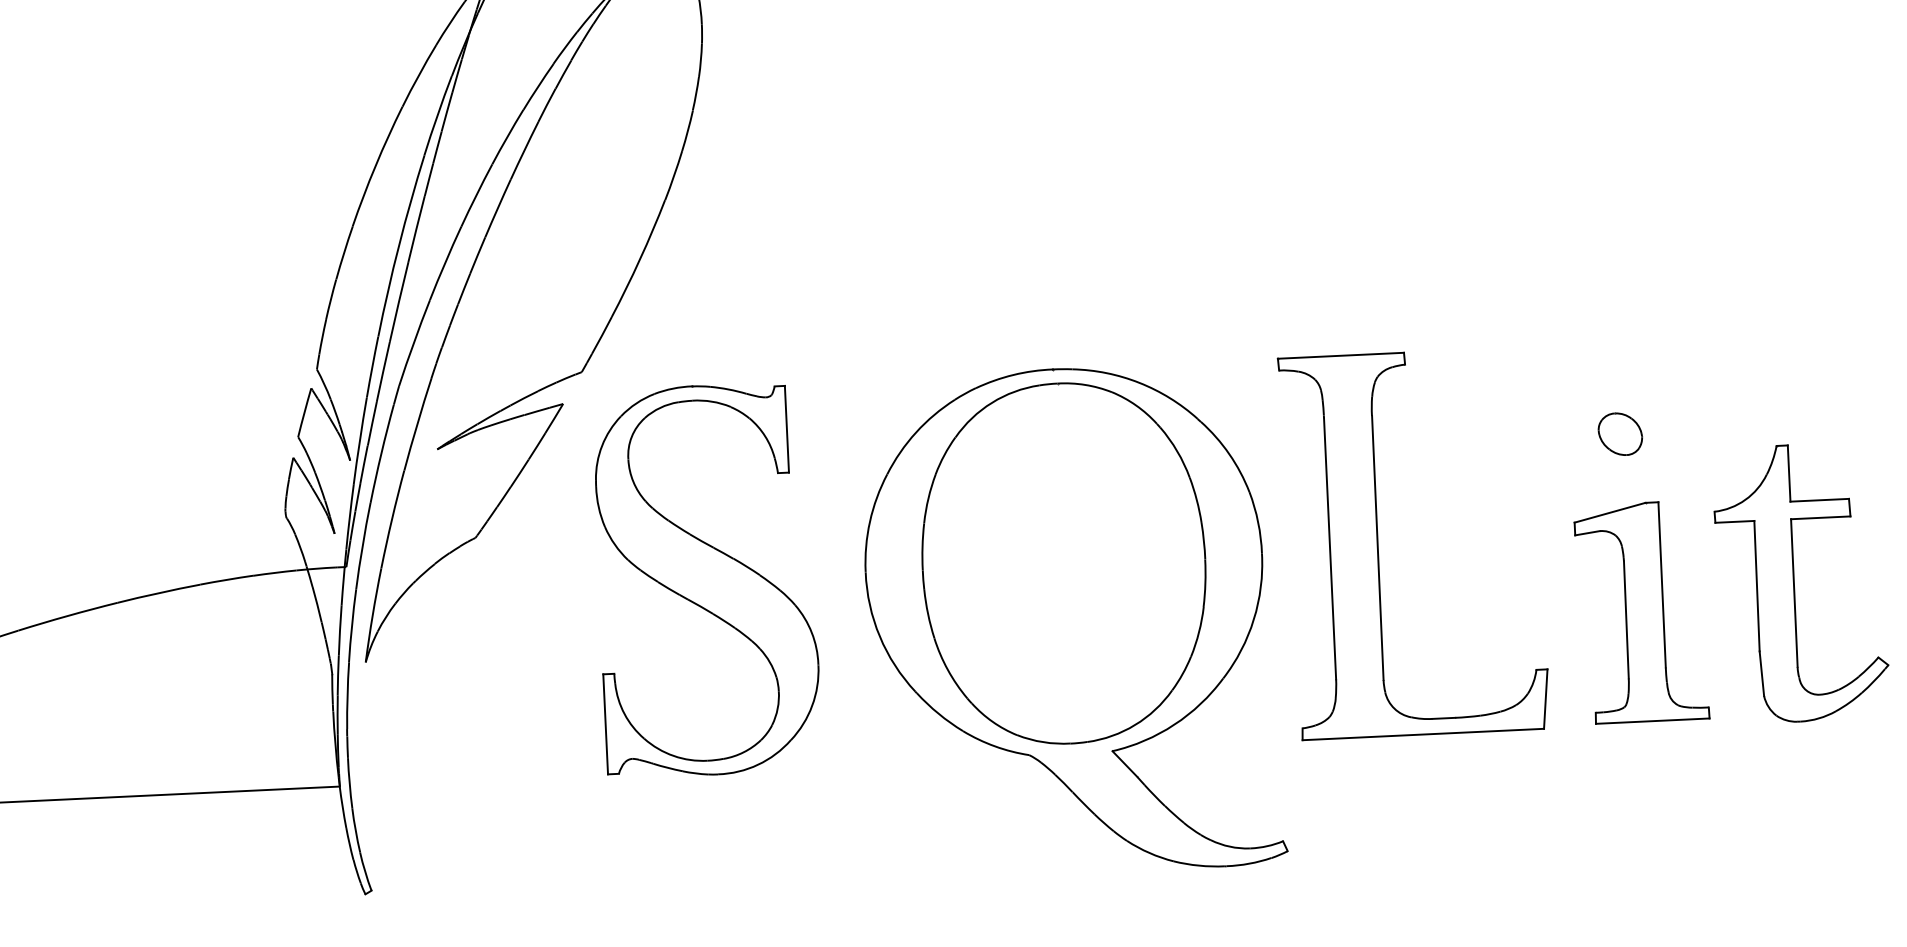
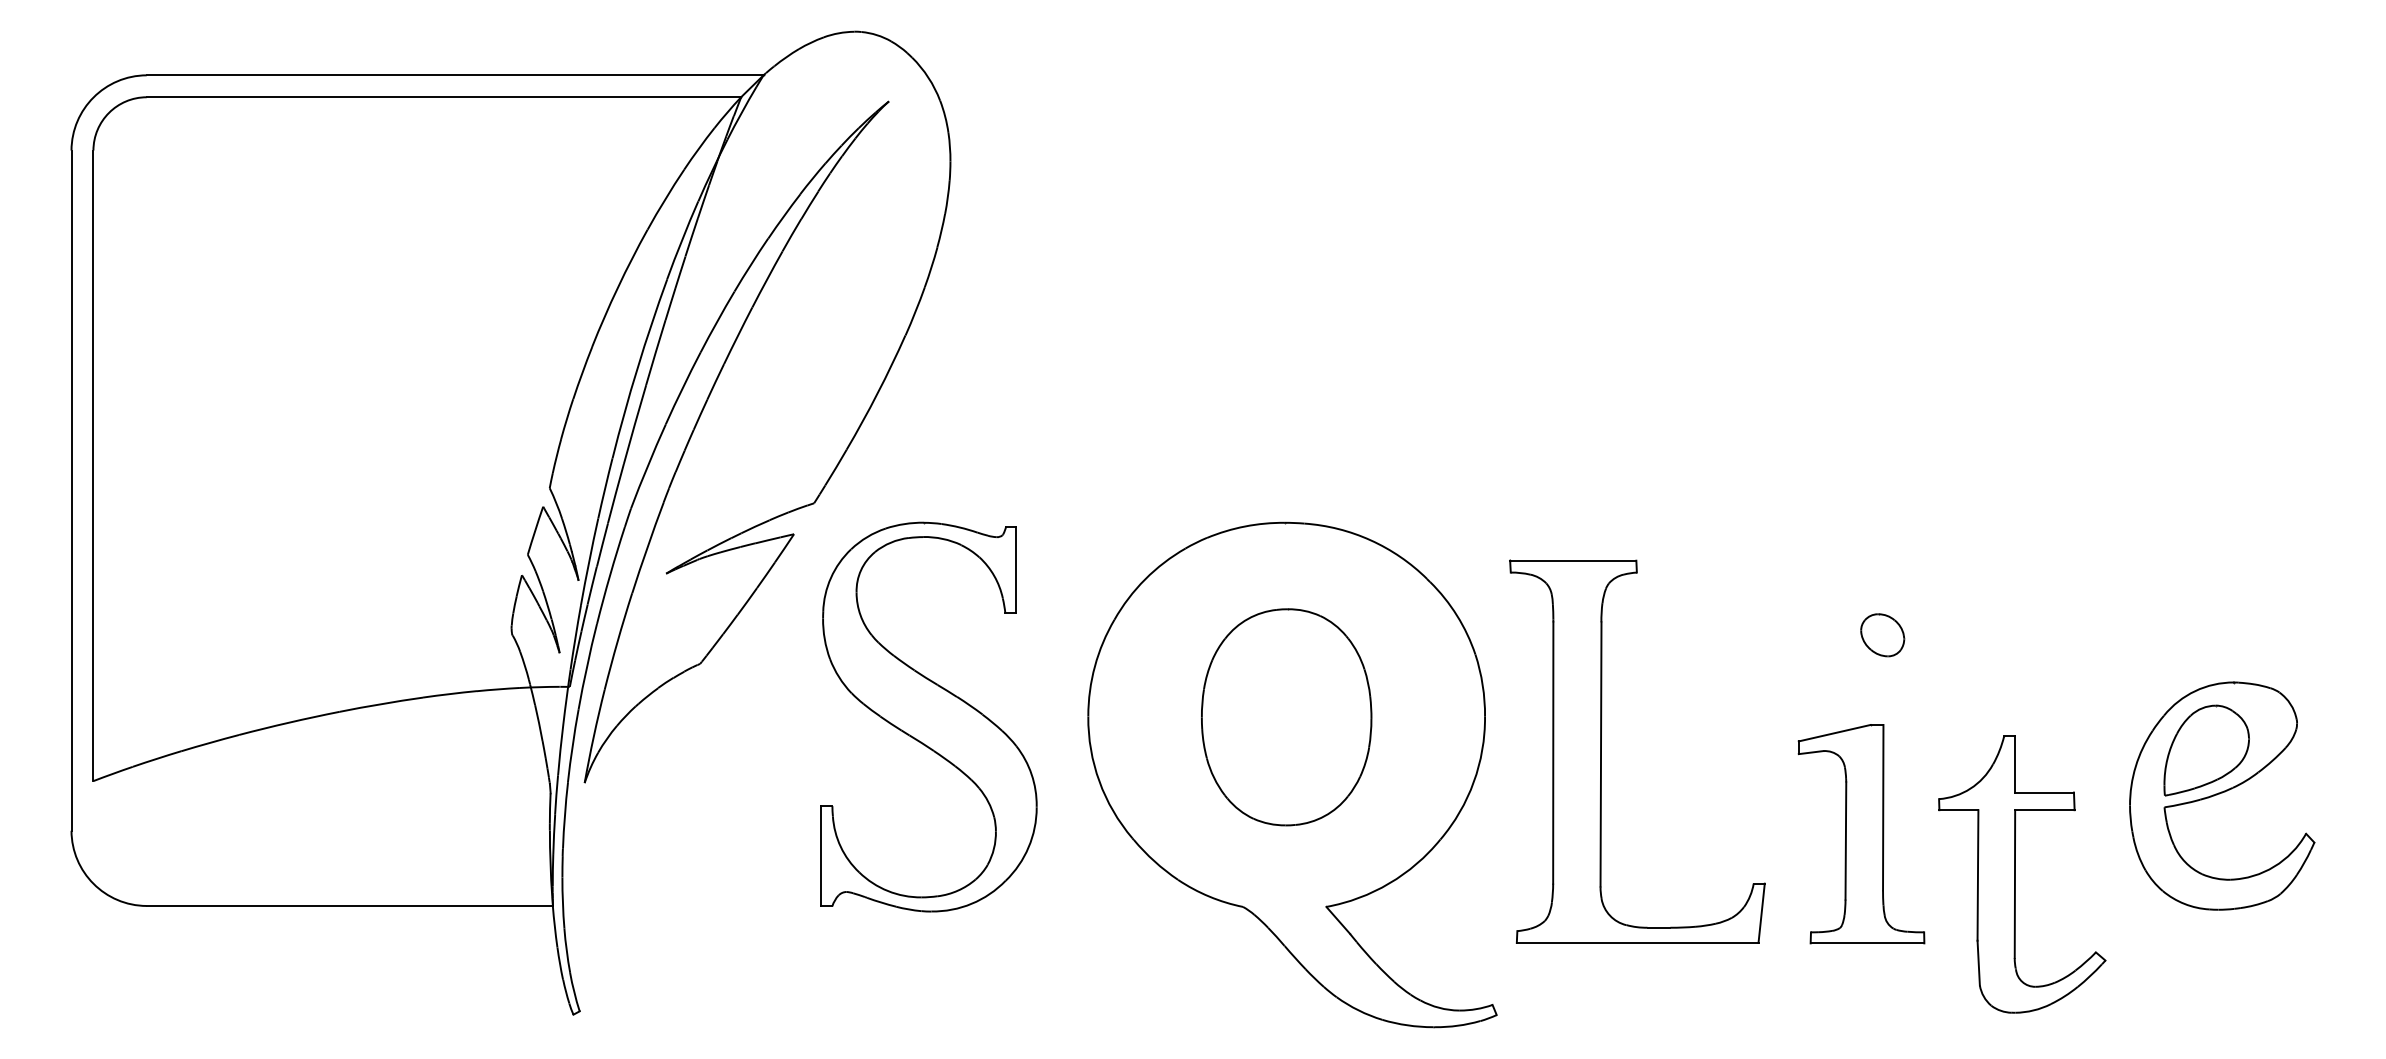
part: (1620, 434) -> (1882, 635), moved
part: (1378, 545) -> (1601, 751), moved
part: (1063, 563) -> (1286, 717), size x0.6
part: (1794, 583) -> (2015, 874), moved
part: (1641, 612) -> (1861, 834), moved

